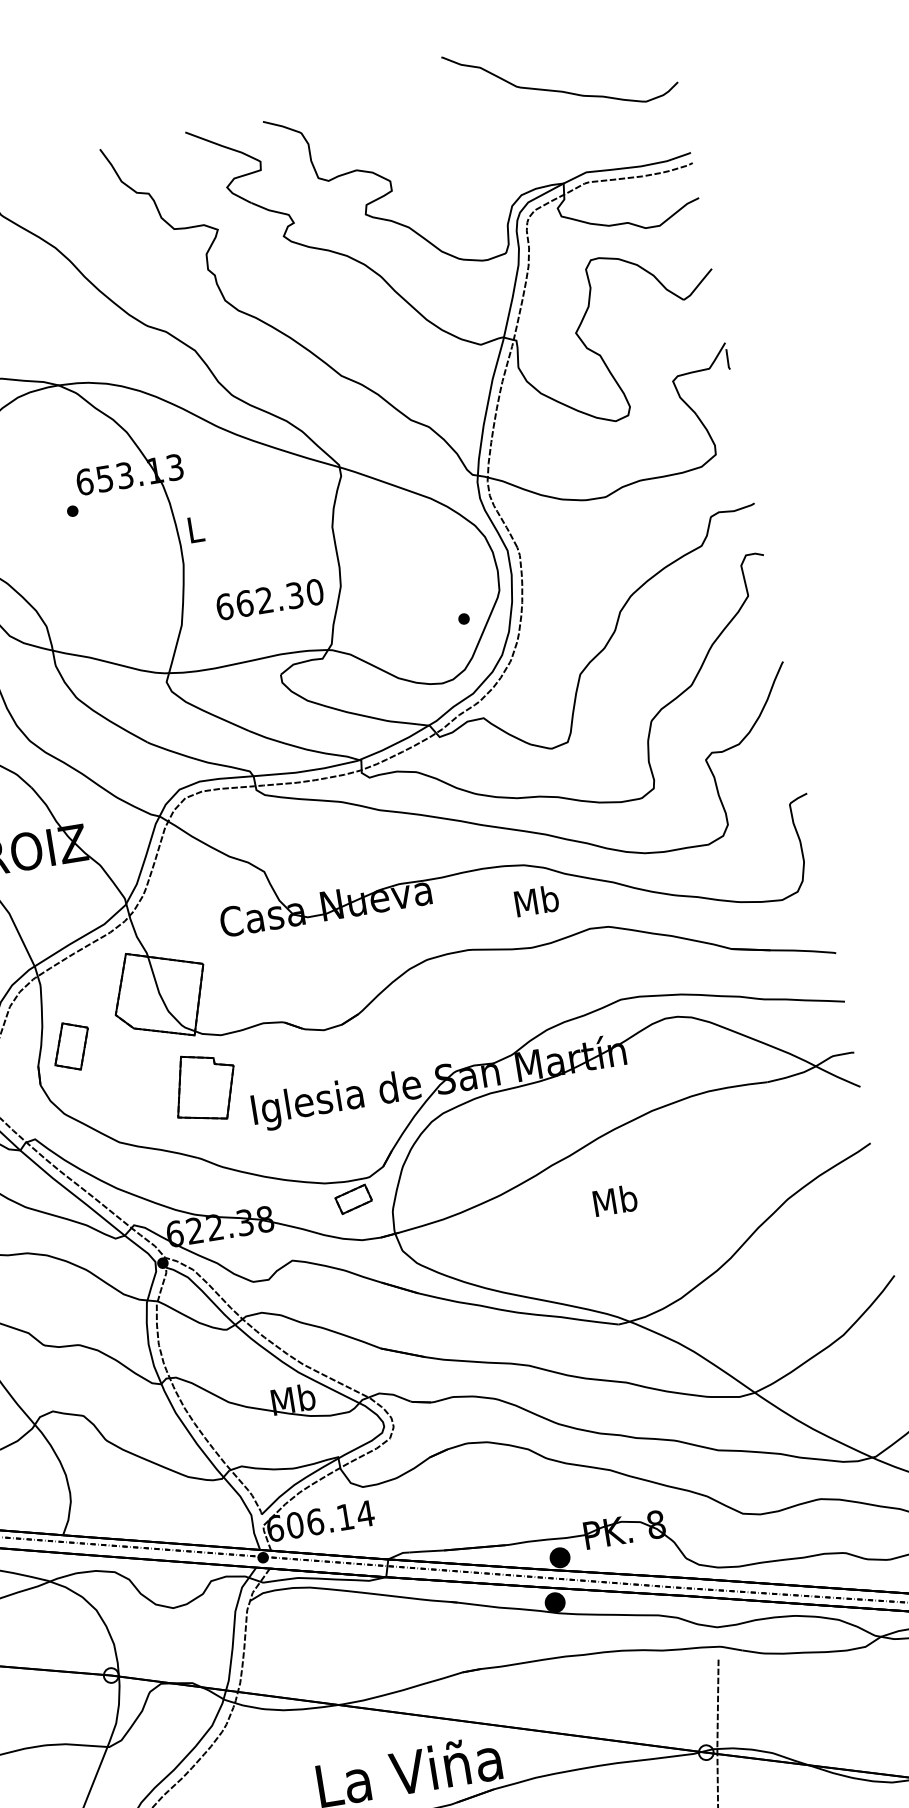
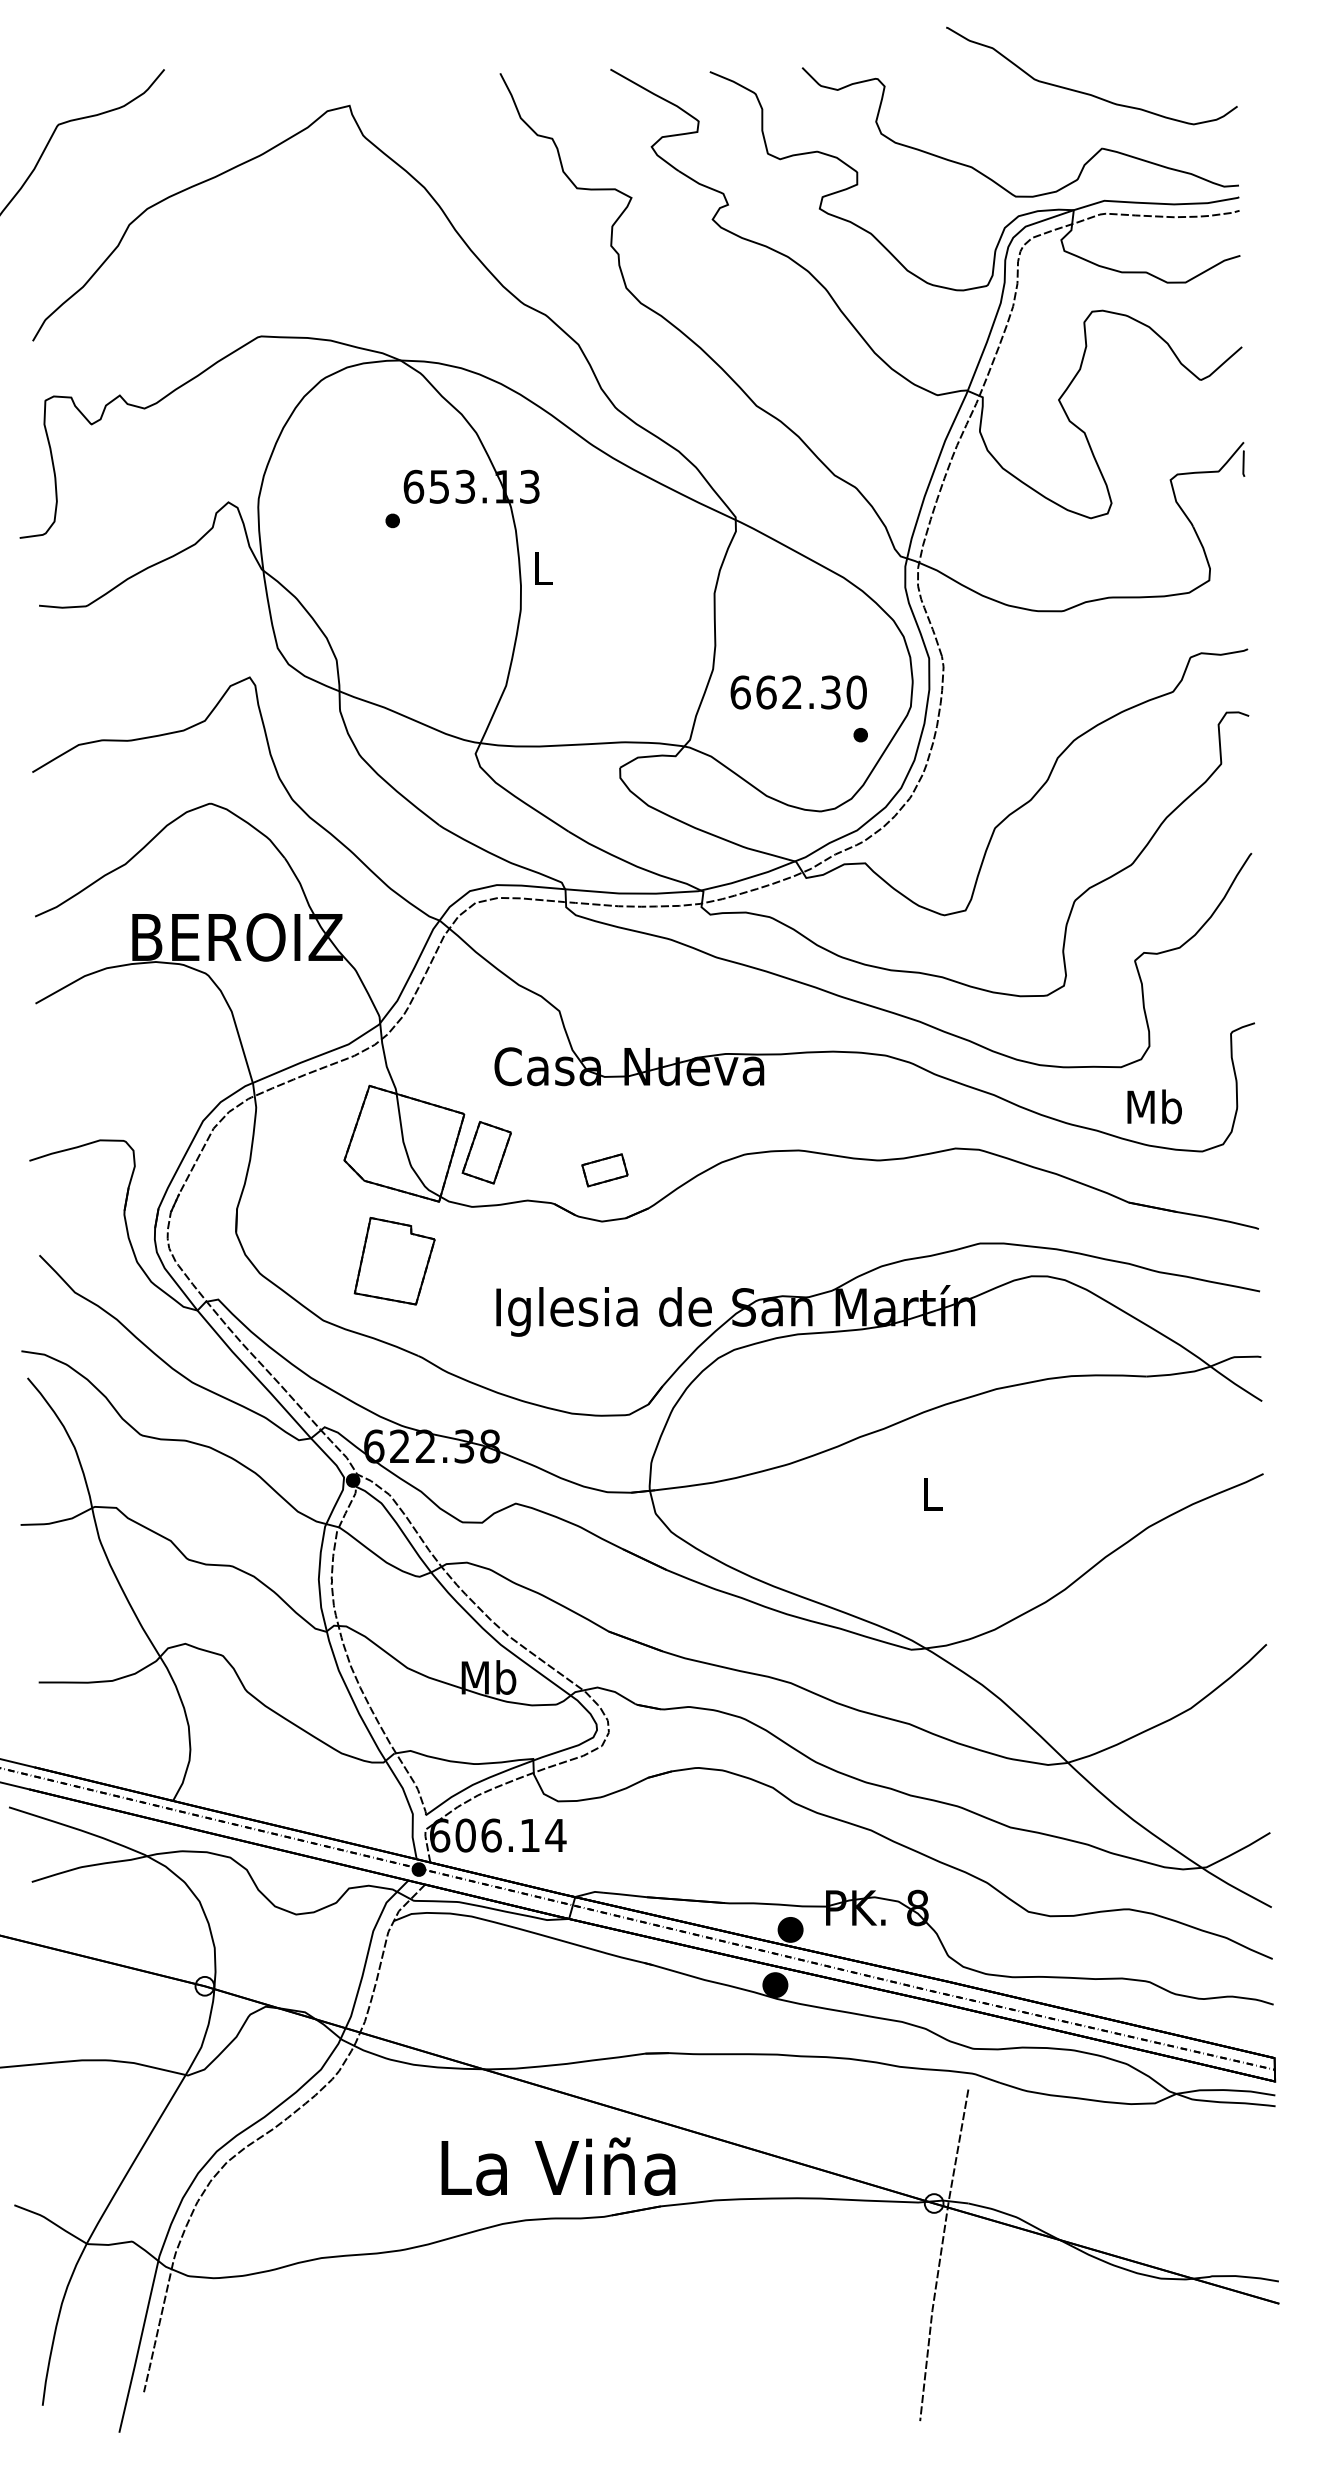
part: (493, 168) -> (988, 176), added
text: (269, 599) -> (798, 692), moved
text: (536, 900) -> (1154, 1106), moved
part: (71, 1046) -> (486, 1152), moved
part: (205, 1087) -> (394, 1261), moved
part: (353, 1199) -> (604, 1170), moved
text: (615, 1200) -> (932, 1493), Mb -> L

